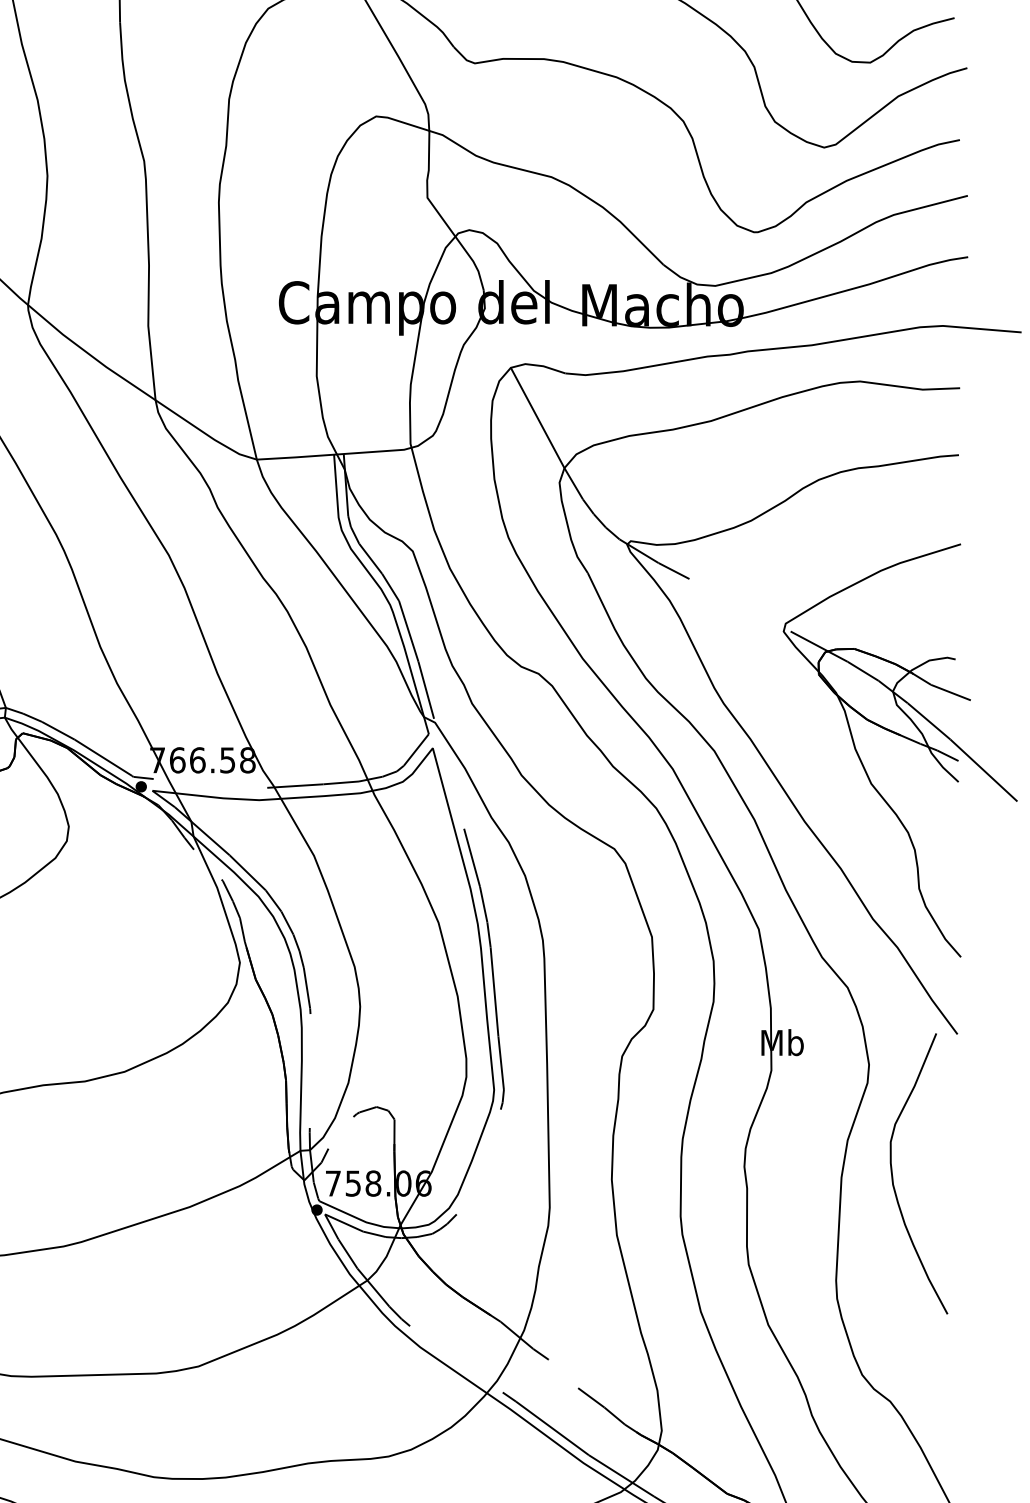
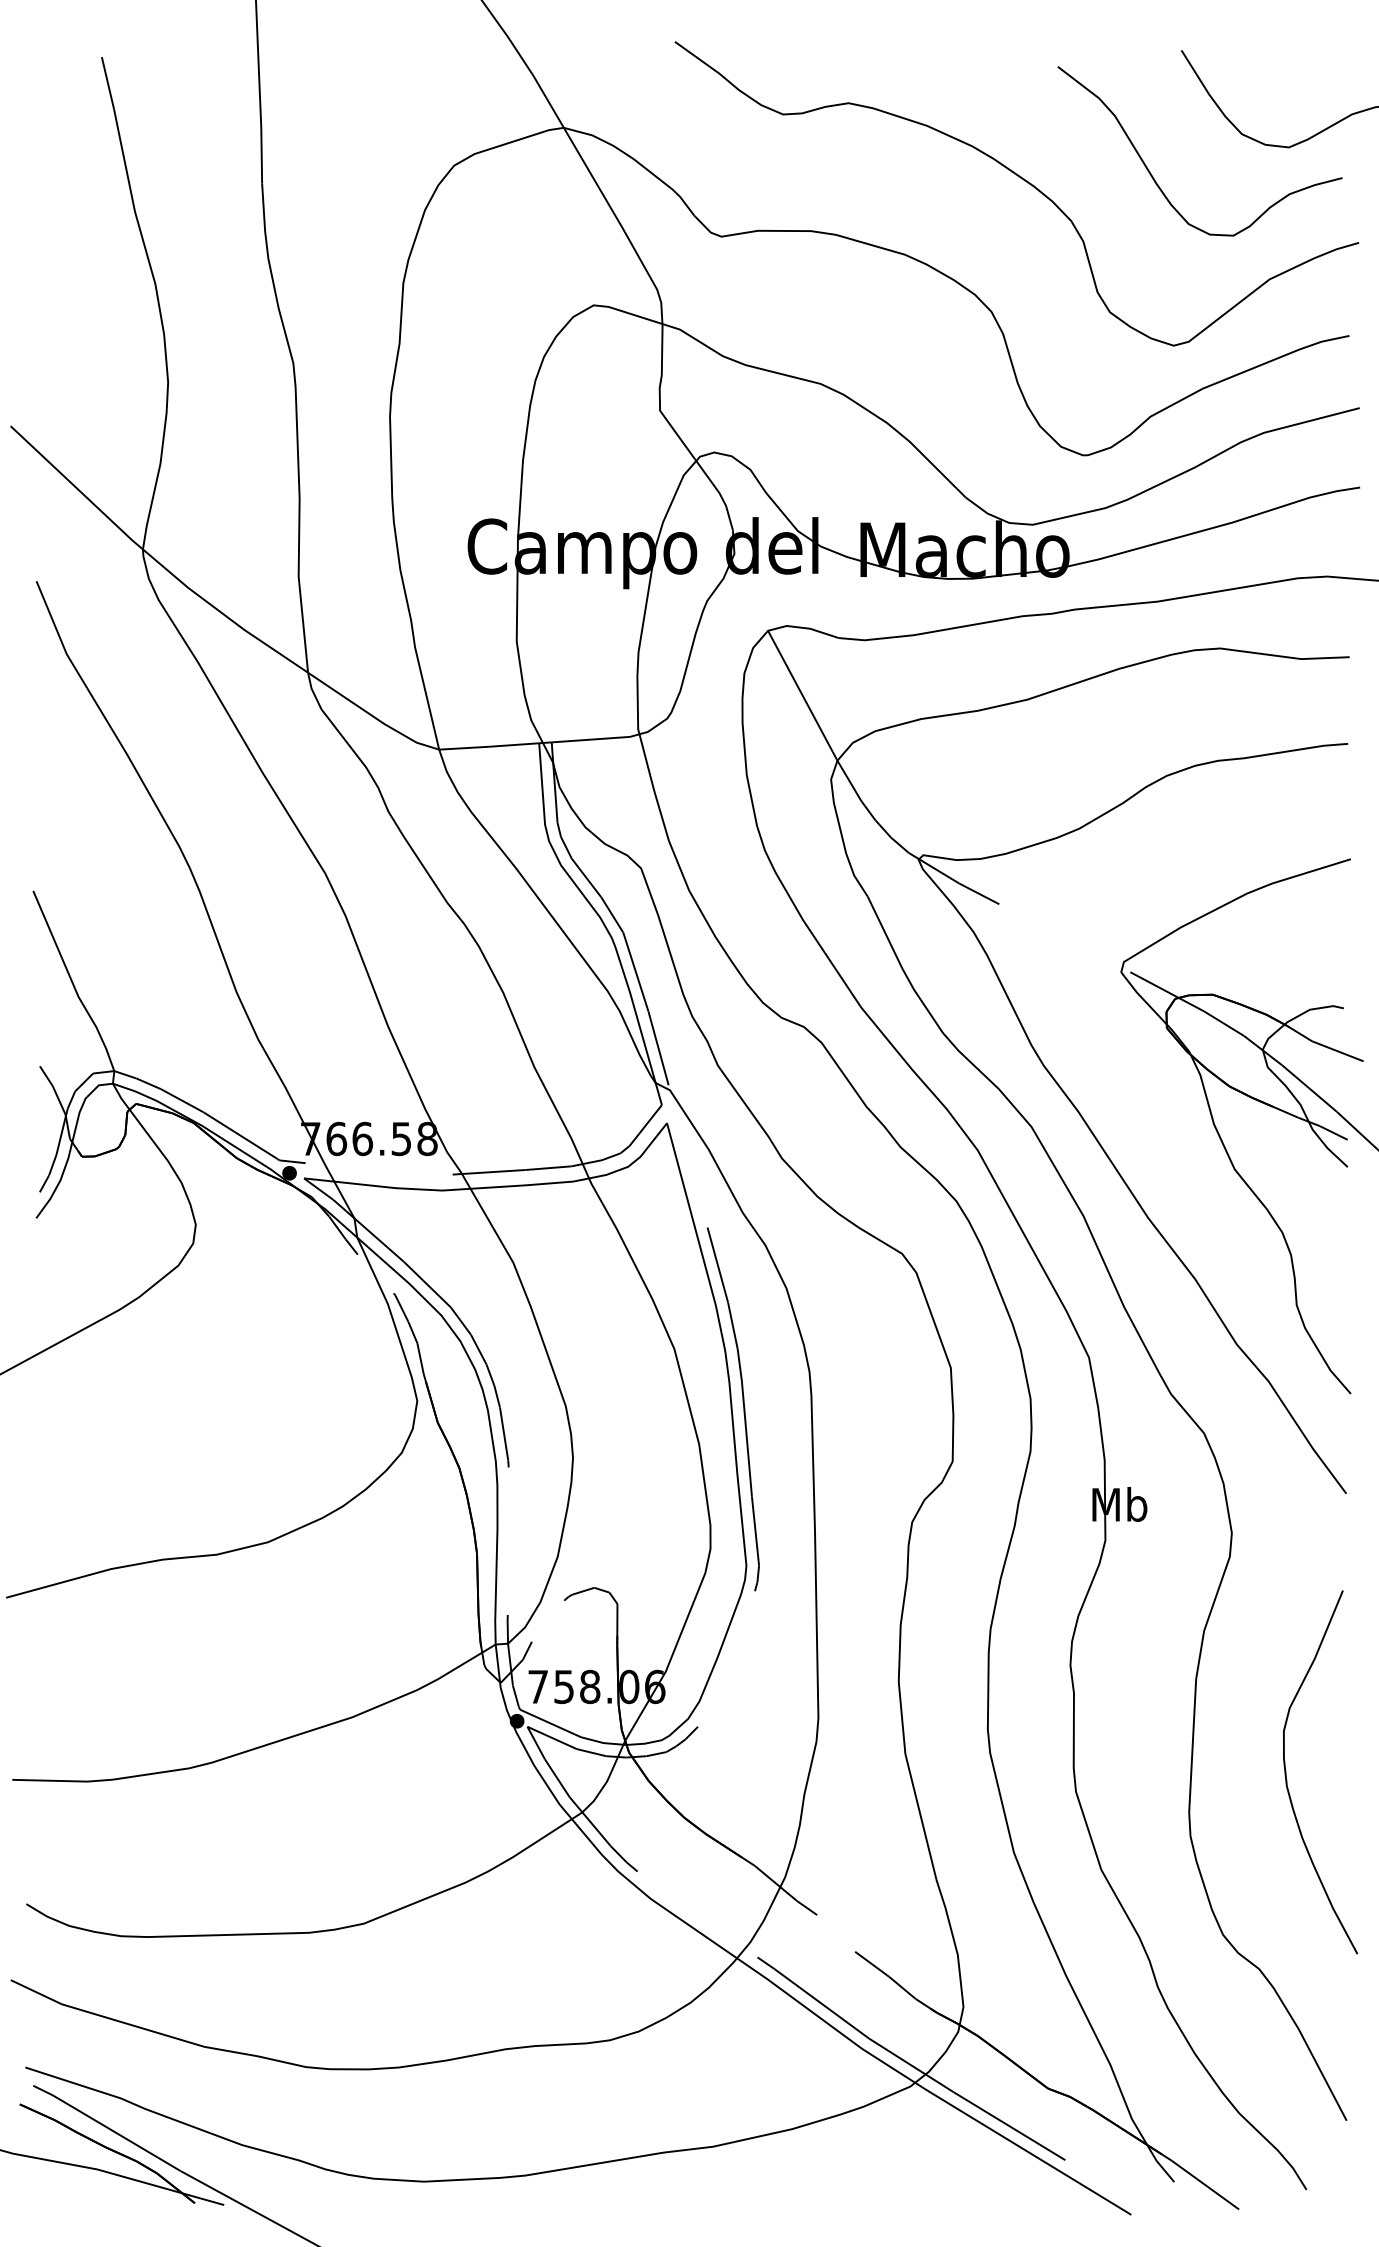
curve: (893, 1179) -> (1287, 1779), moved

